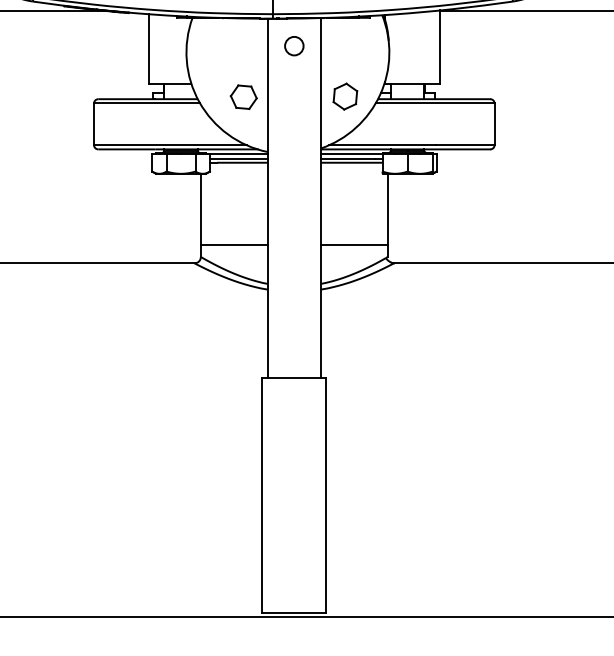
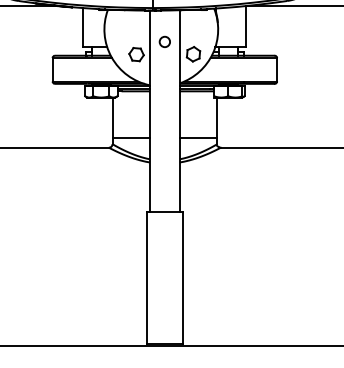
circle: (293, 45) -> (164, 41), moved

